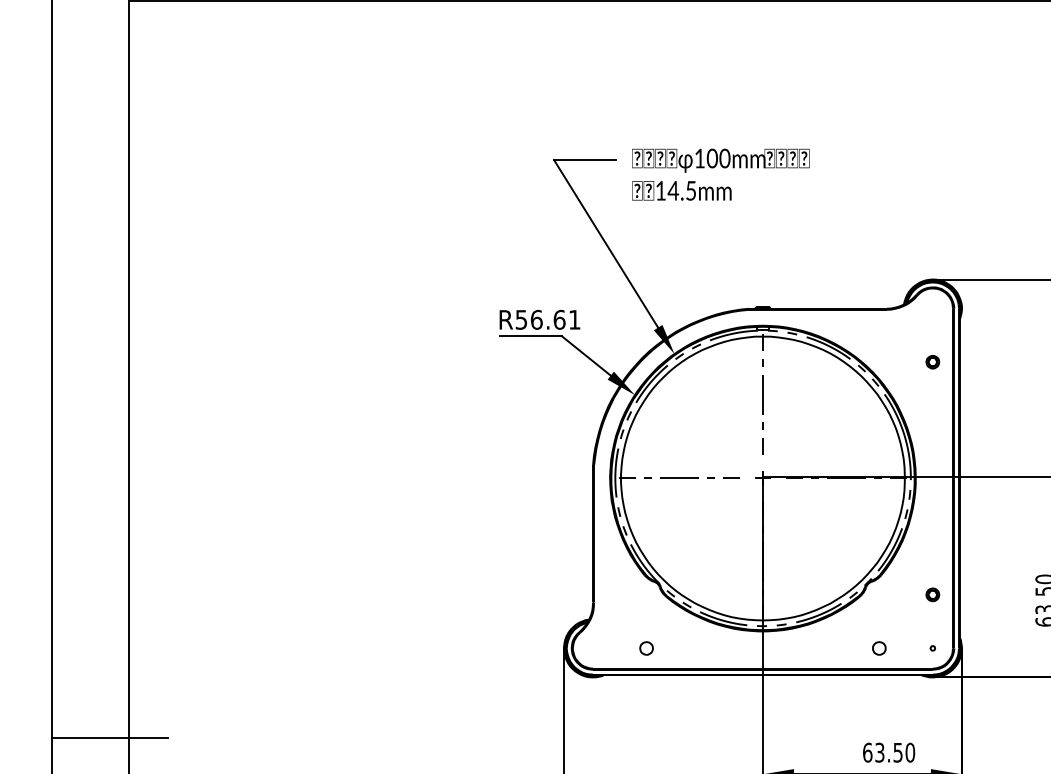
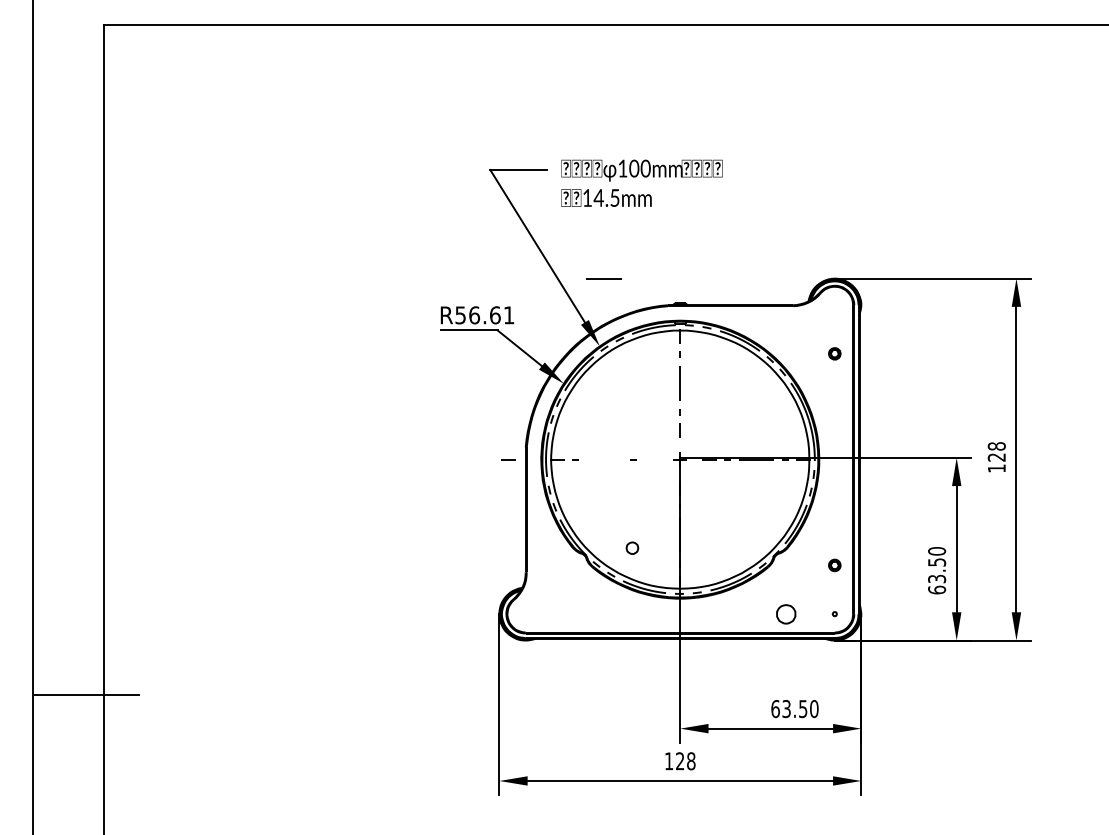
line: (678, 478) -> (603, 278), moved
line: (731, 478) -> (508, 459), moved
part: (646, 647) -> (632, 547), moved
part: (878, 647) -> (785, 613), size x1.6

